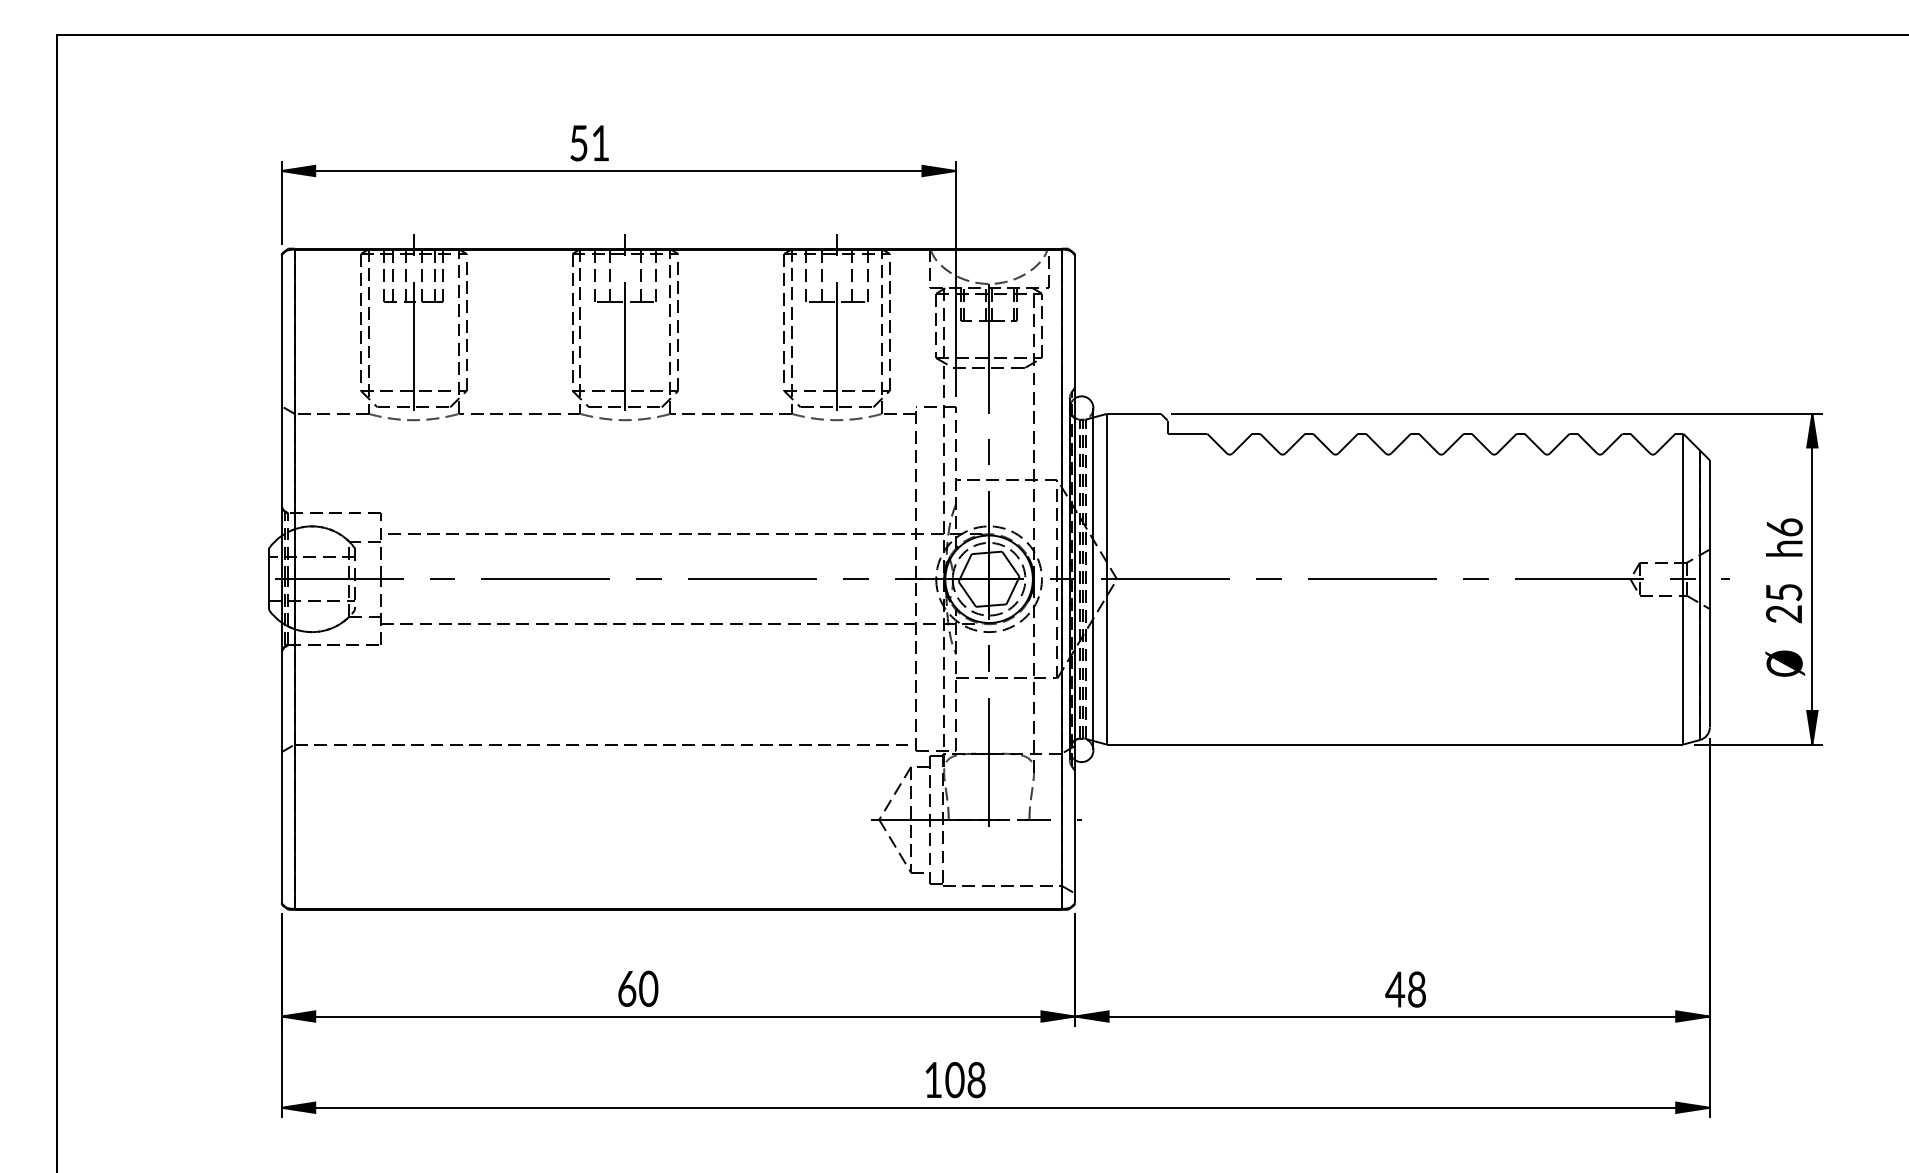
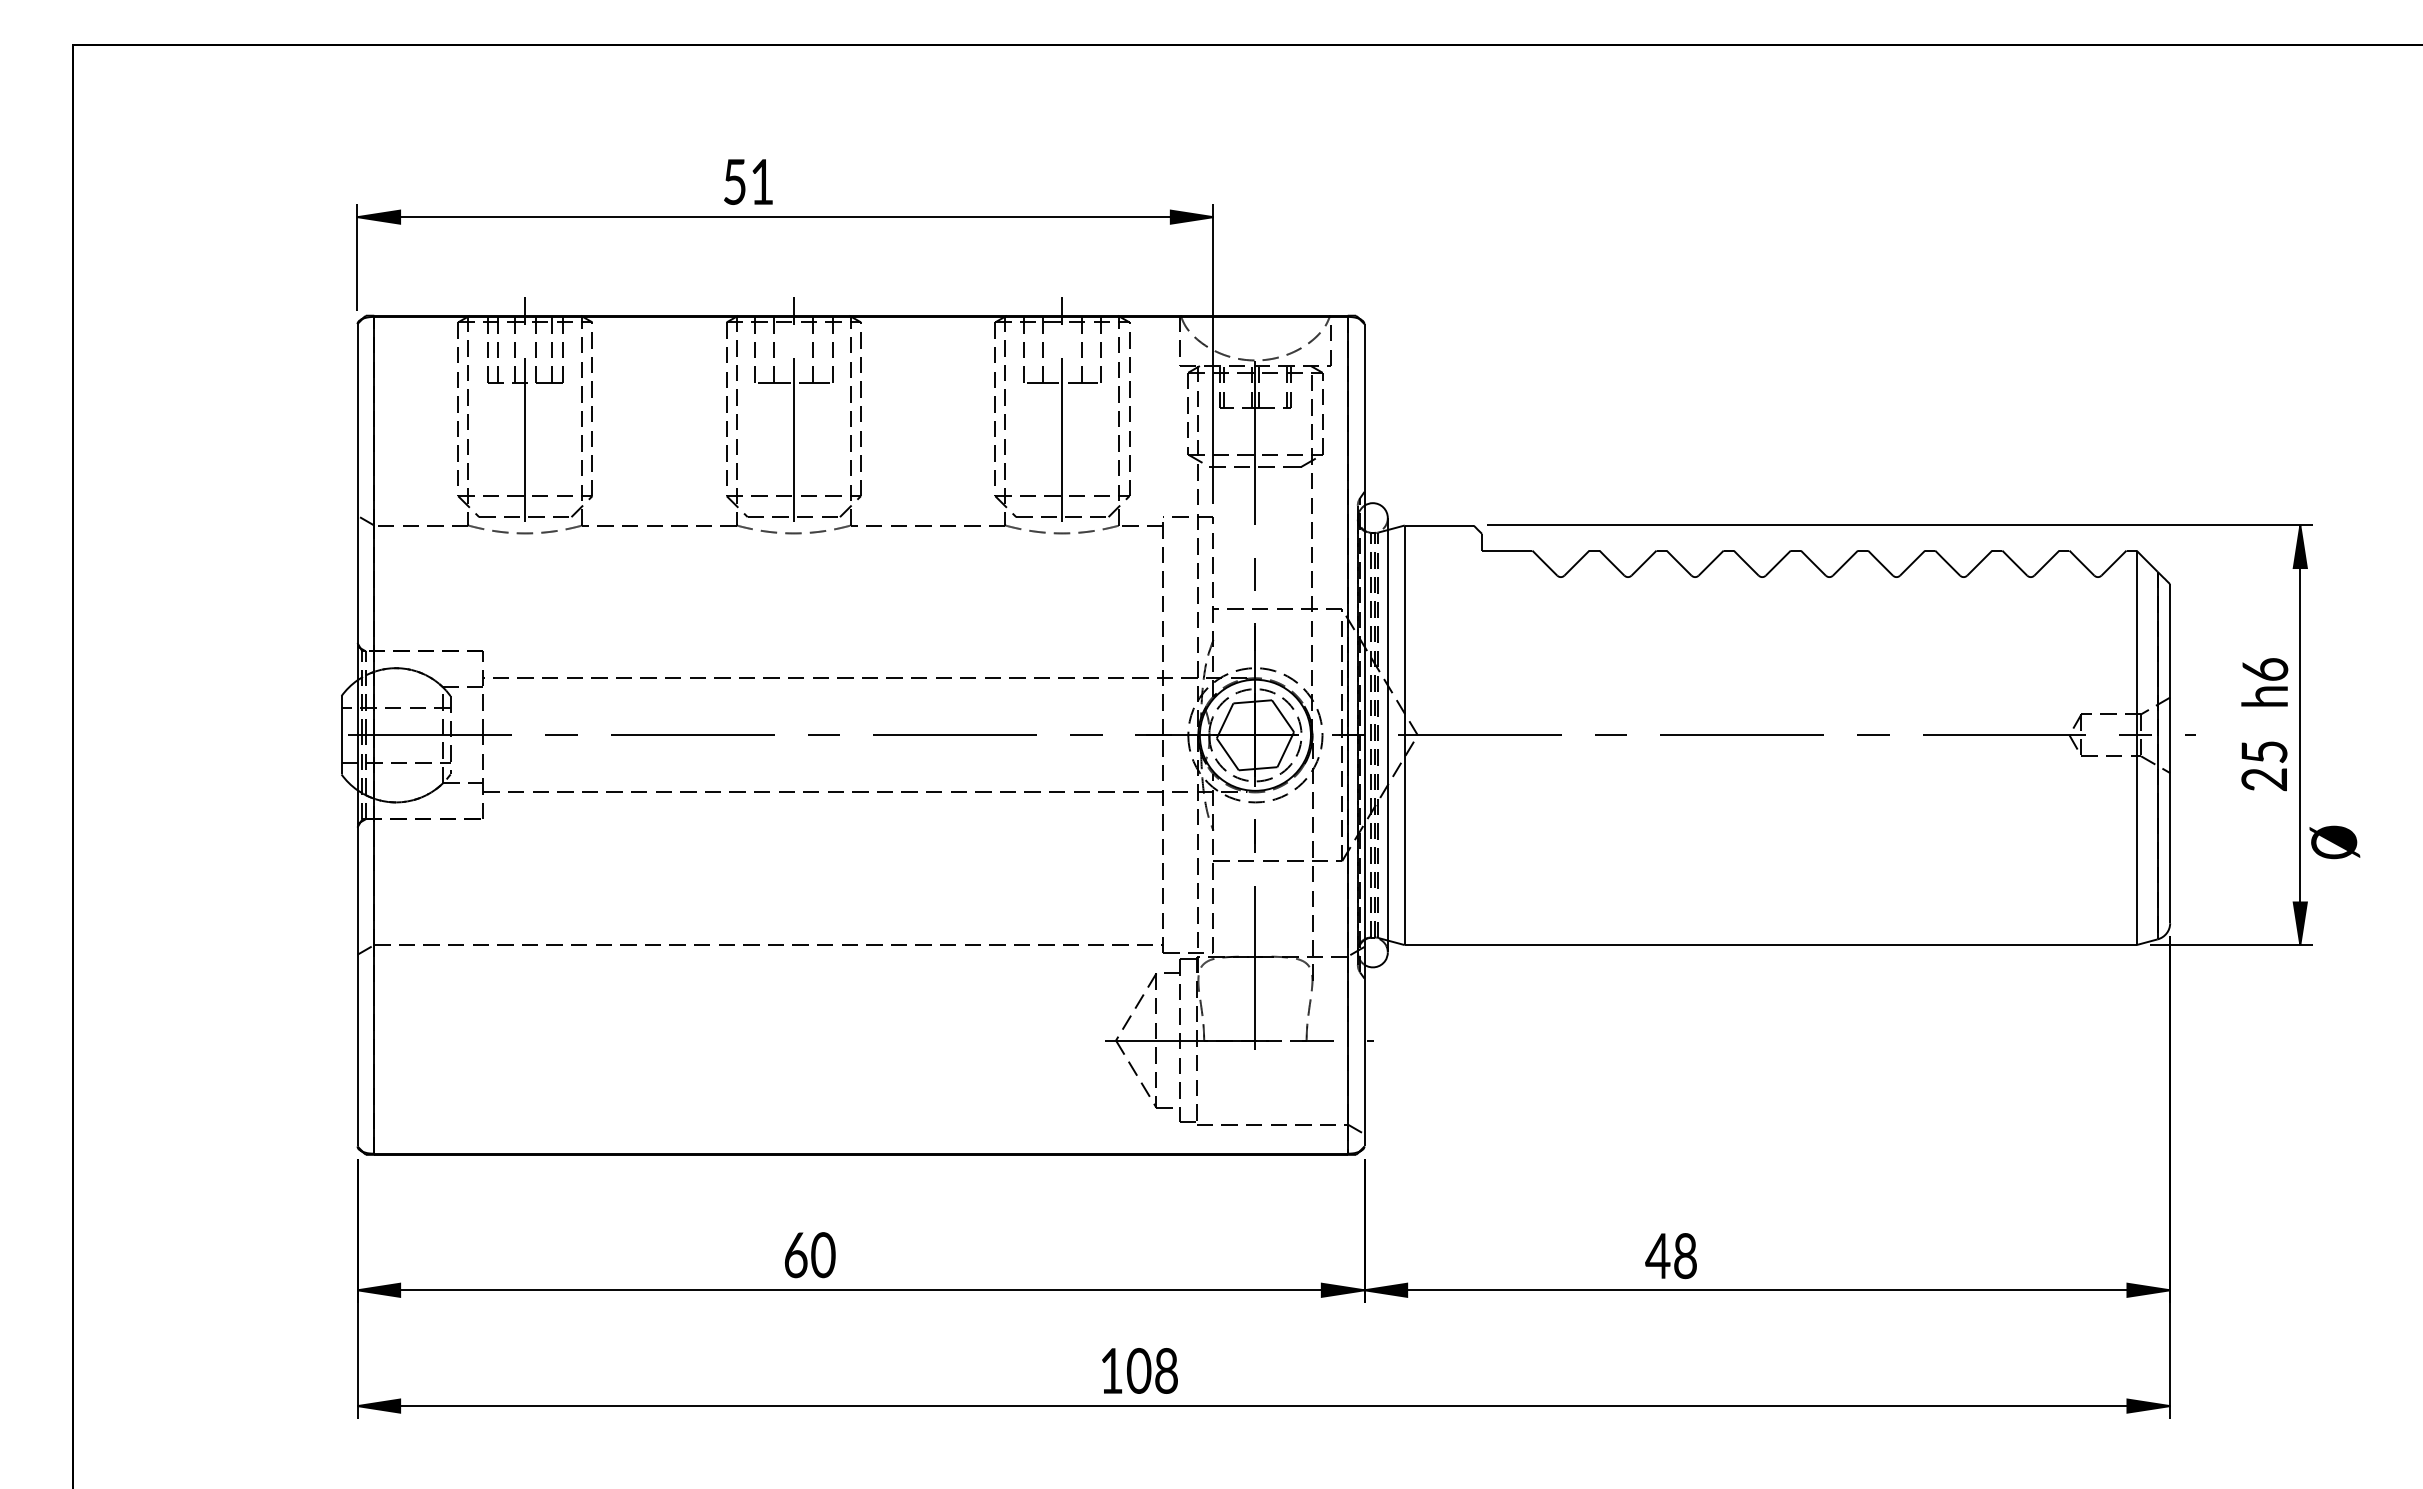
text: (1784, 663) -> (2334, 842), moved
text: (1405, 989) -> (1670, 1256), moved
text: (955, 1079) -> (1139, 1370), moved

